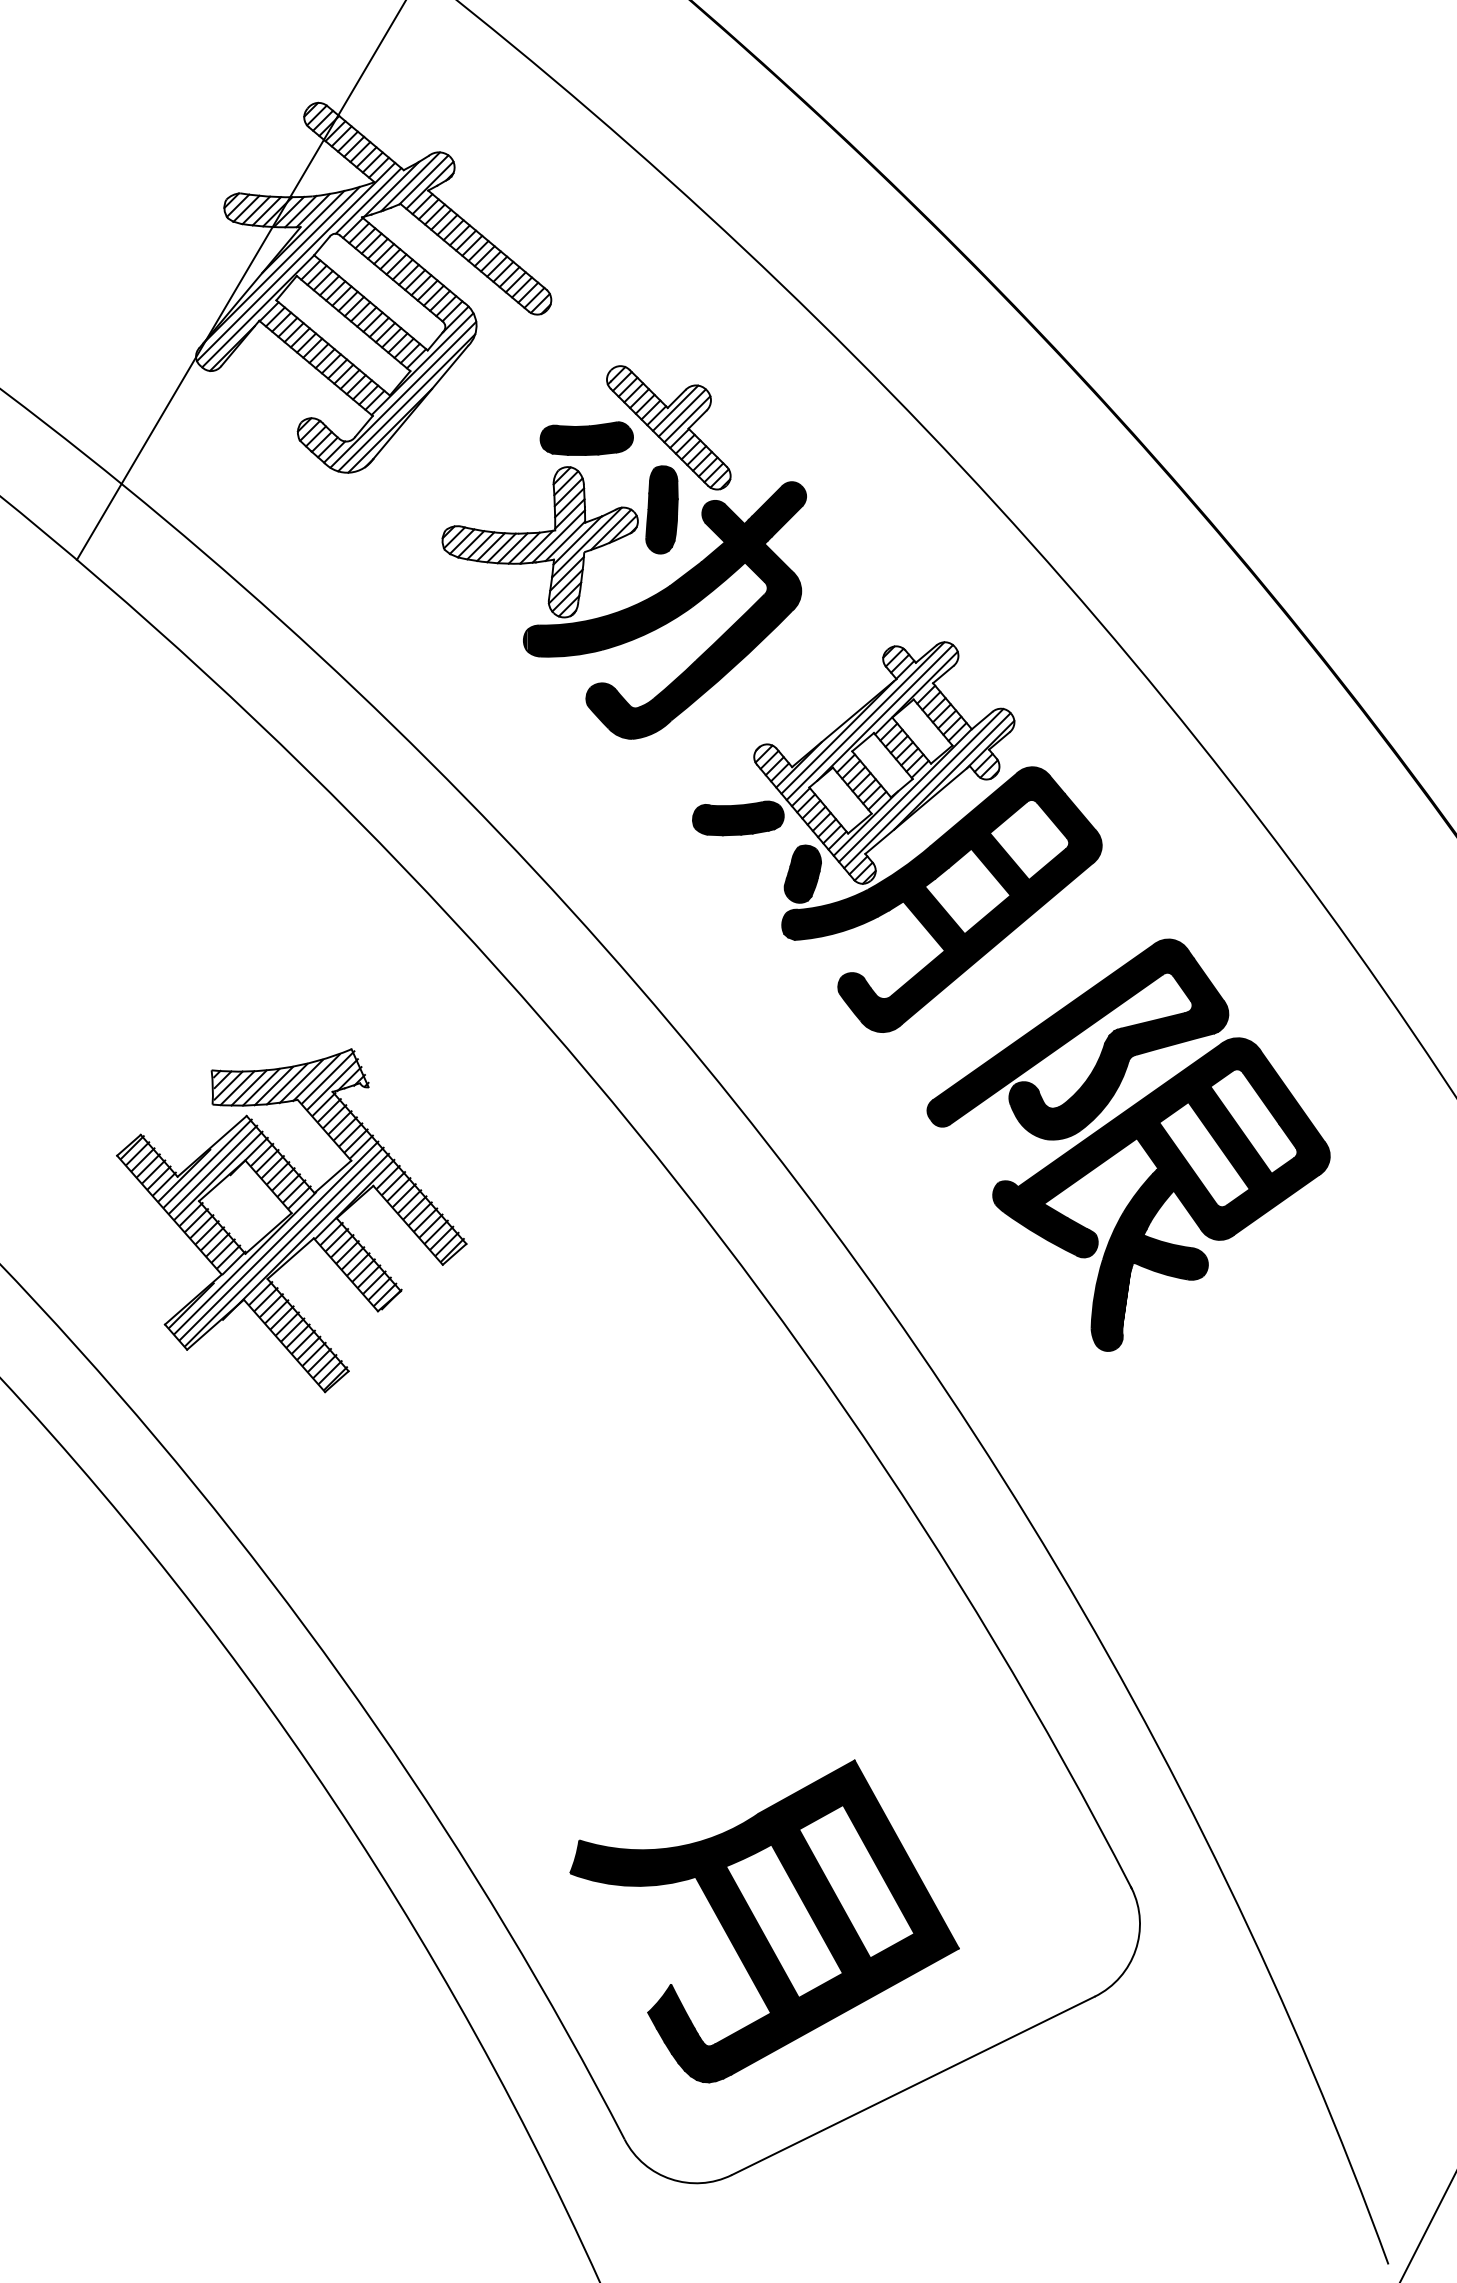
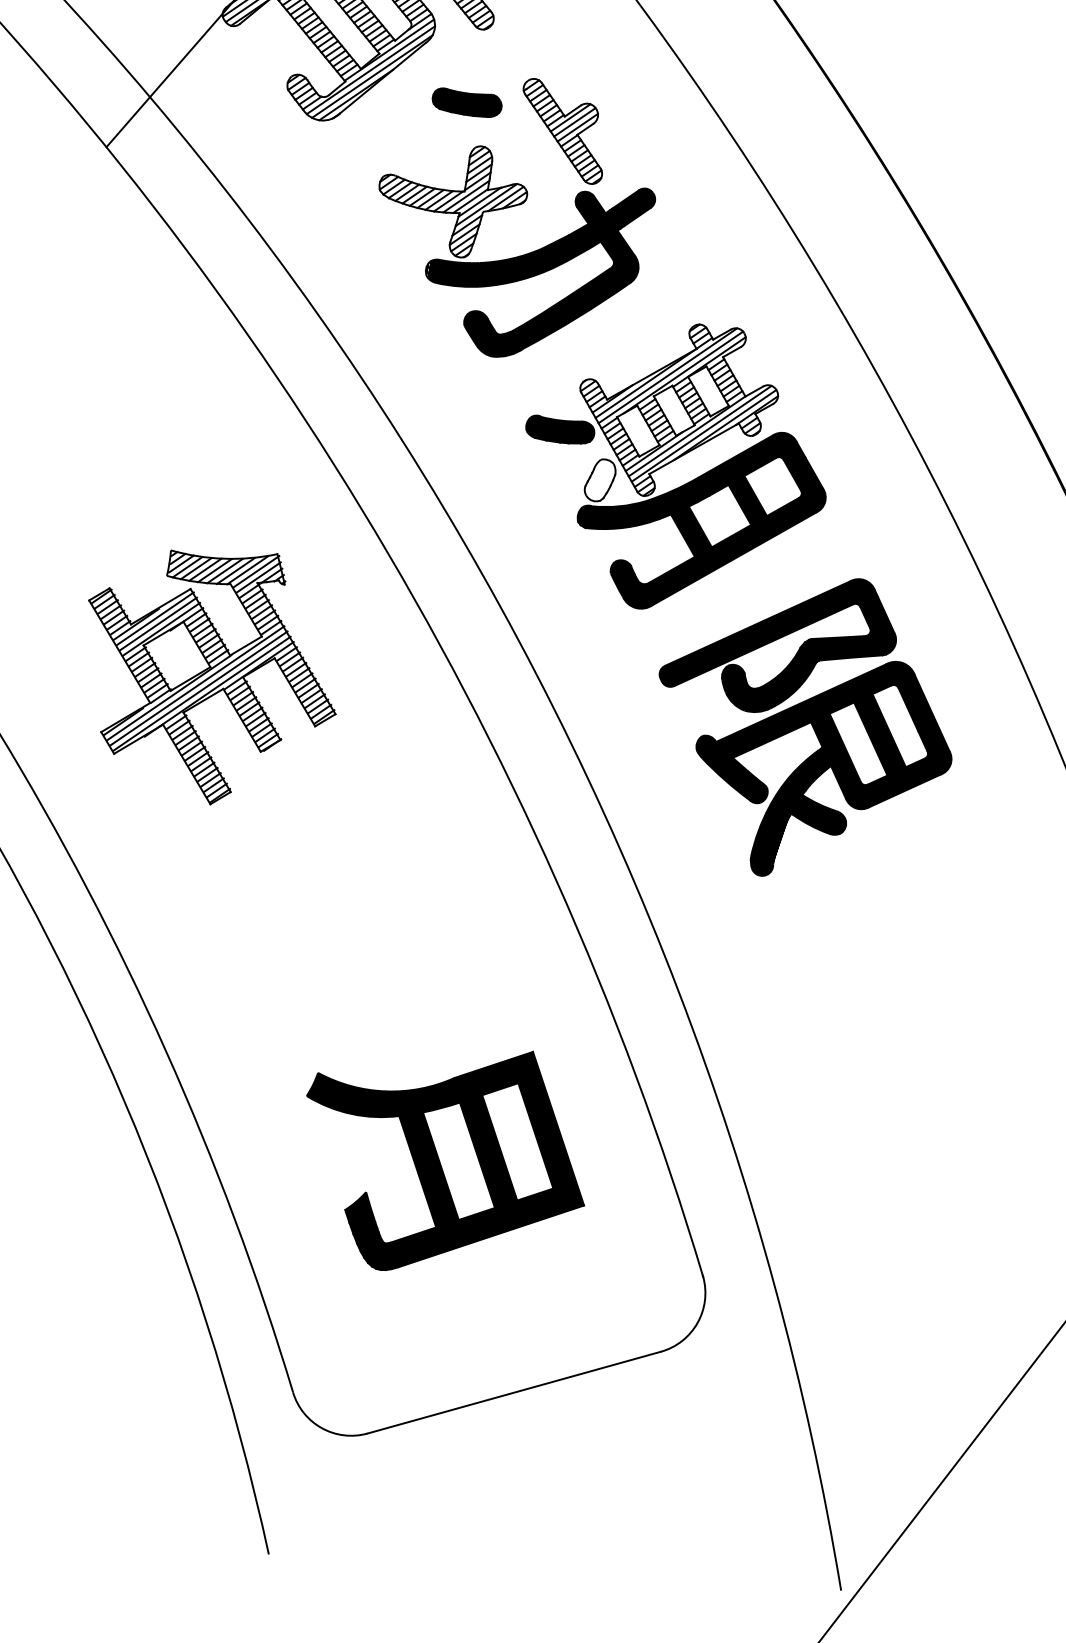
part: (586, 438) -> (466, 102), moved
part: (661, 509) -> (546, 190), removed
fill: (802, 873) -> (600, 479), removed
part: (291, 1220) -> (209, 672), moved
part: (764, 1921) -> (443, 1158), moved

